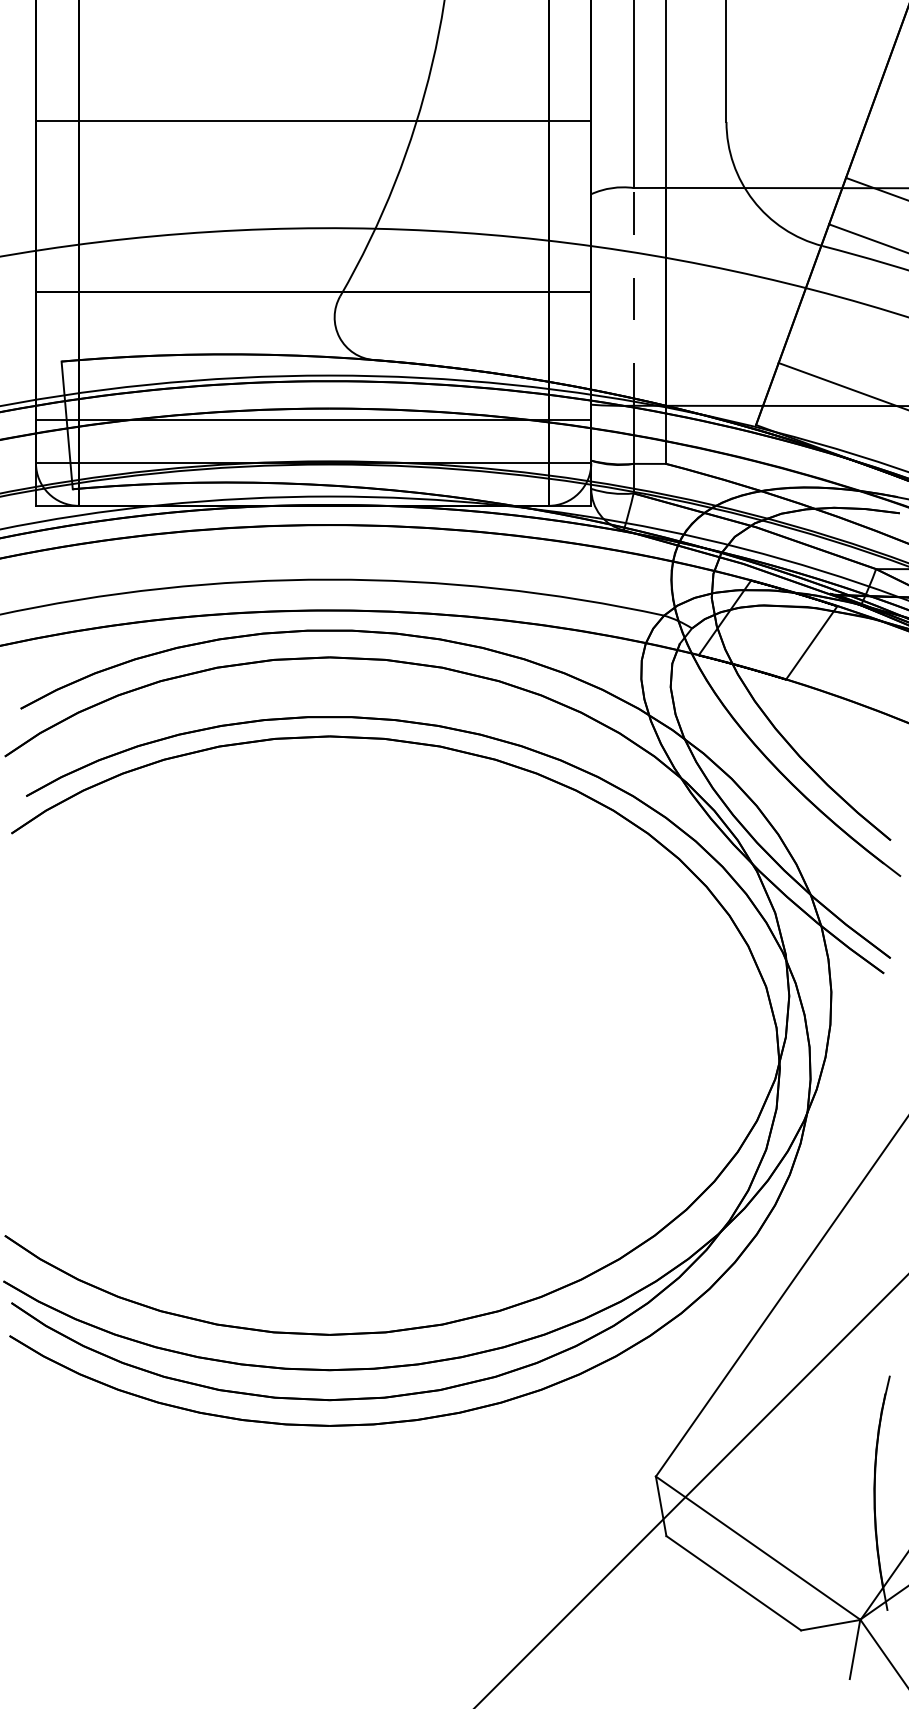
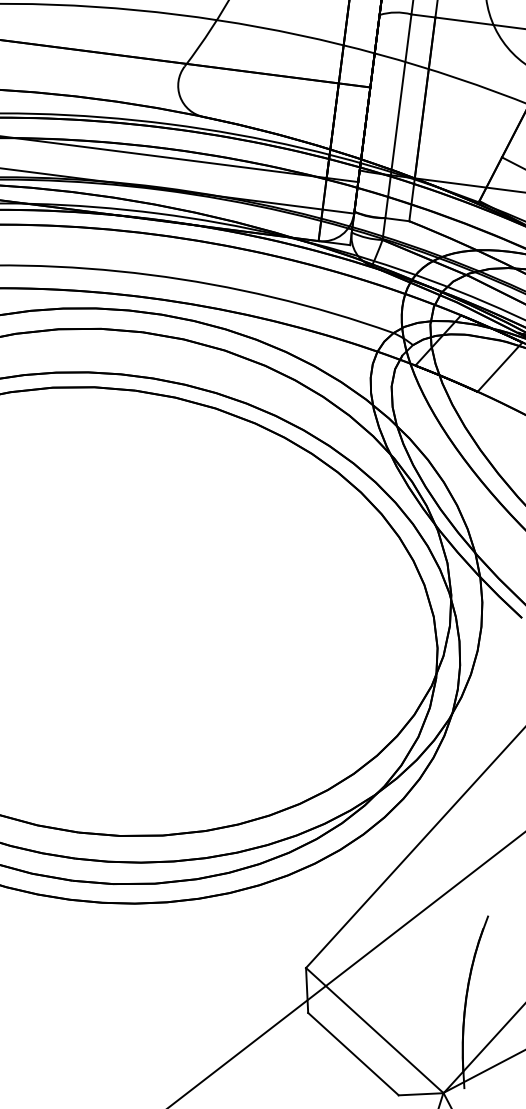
line: (633, 296) -> (401, 94), dashed -> solid

